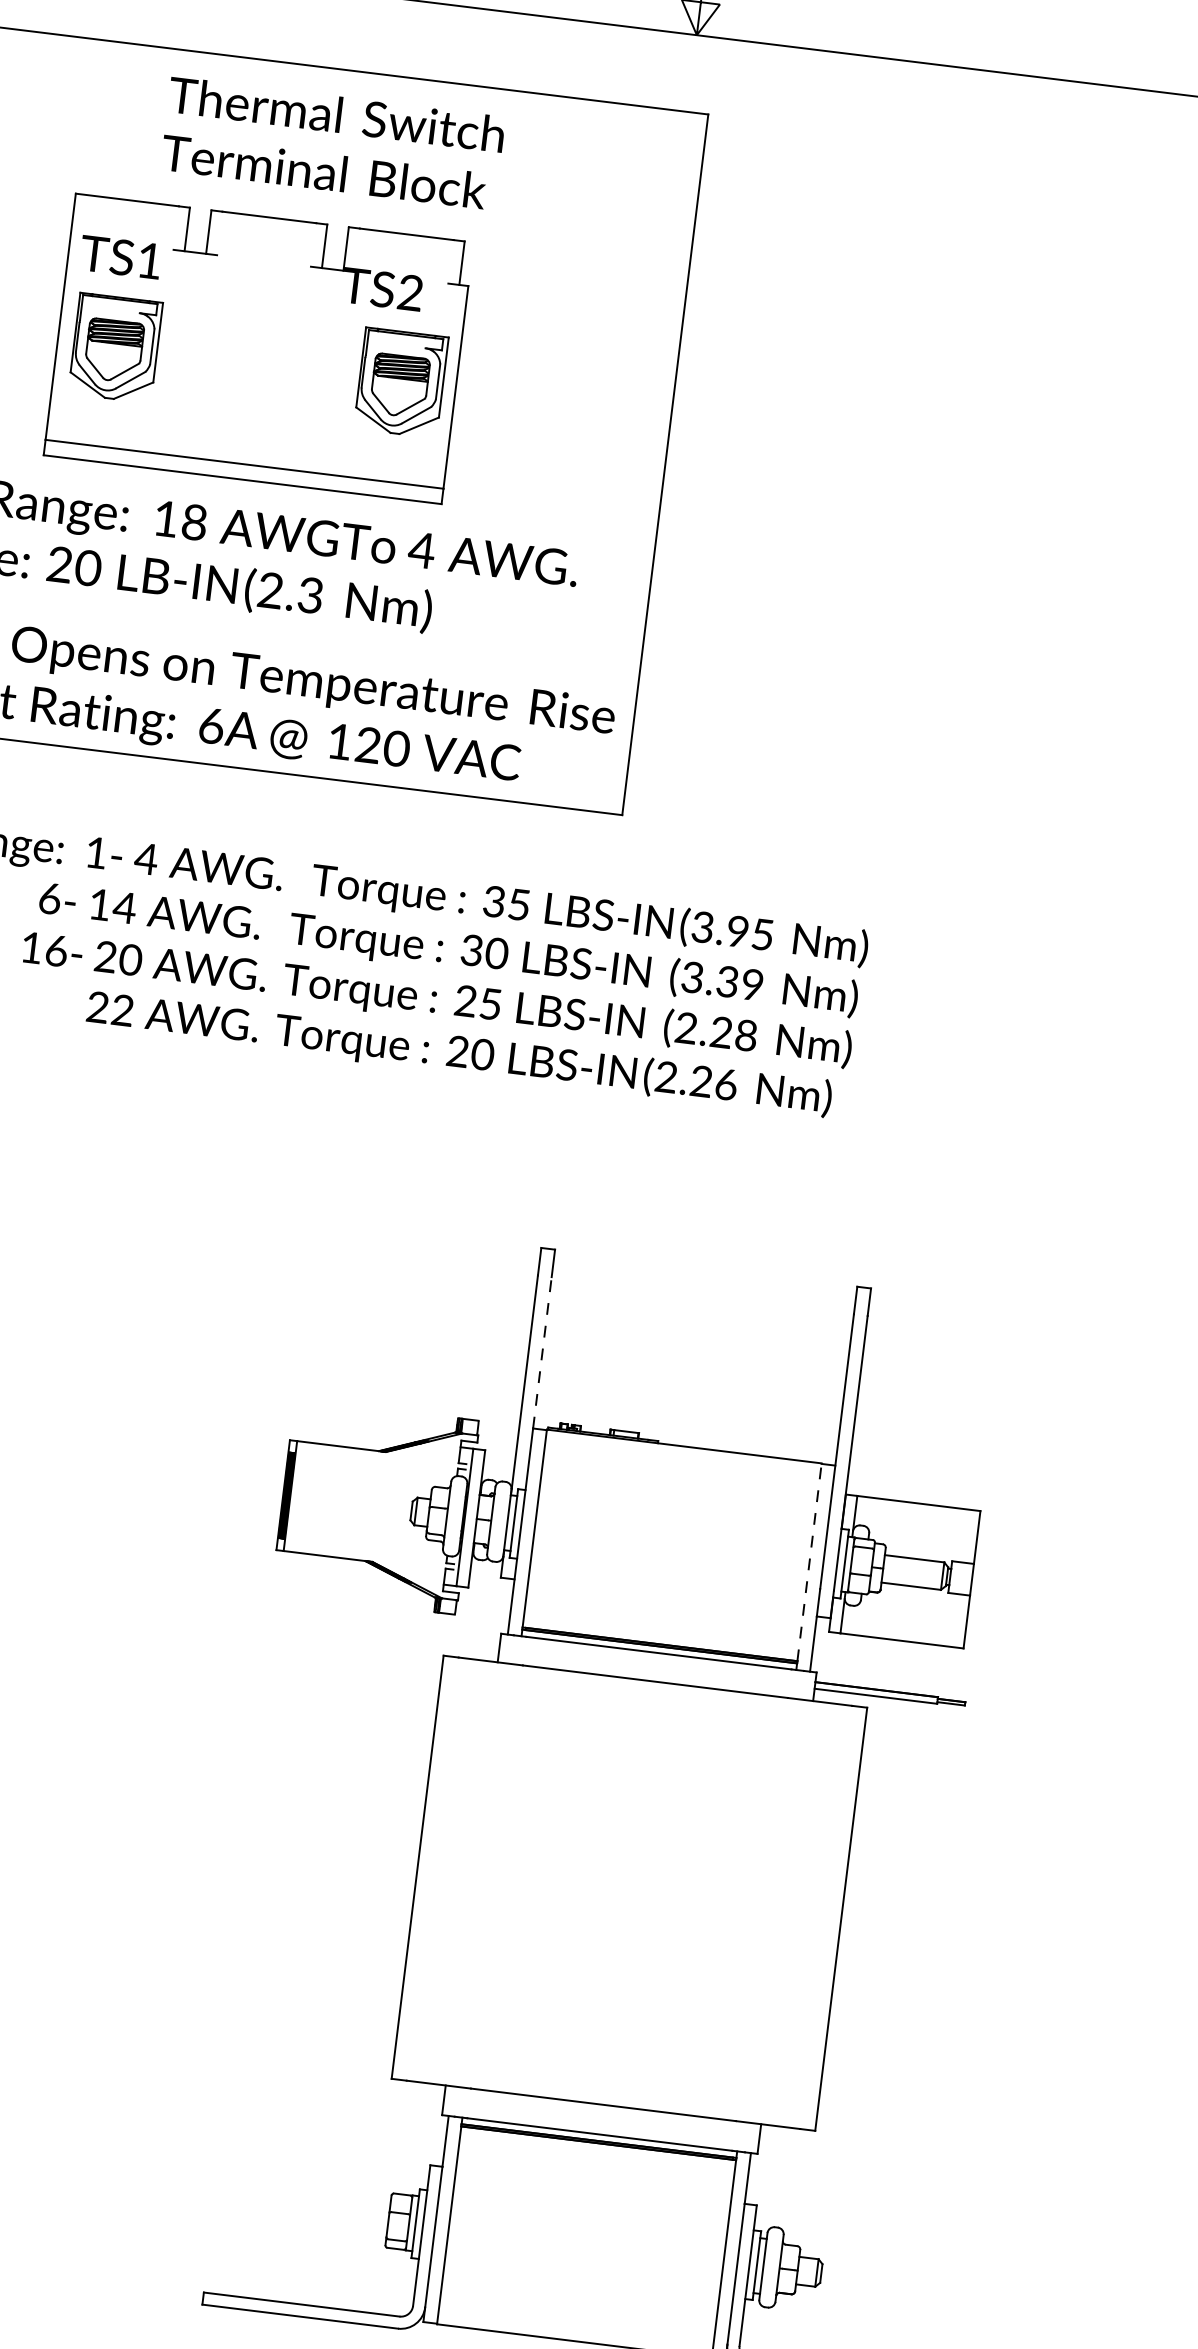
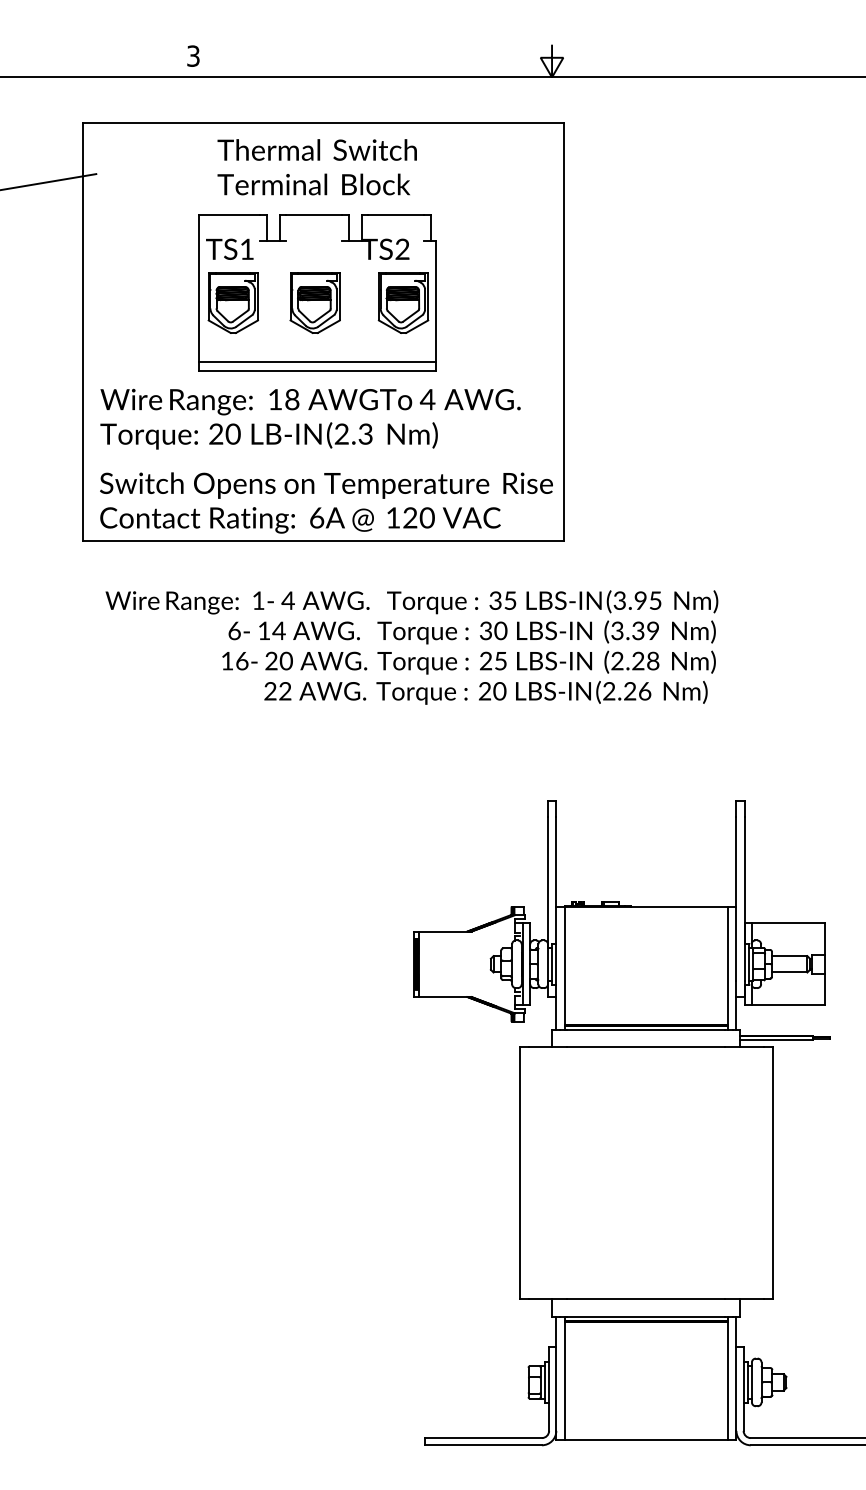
text: (331, 143) -> (316, 167), moved
part: (251, 363) -> (314, 302), added
line: (542, 1351) -> (556, 861), dashed -> solid
line: (810, 1561) -> (728, 965), dashed -> solid

